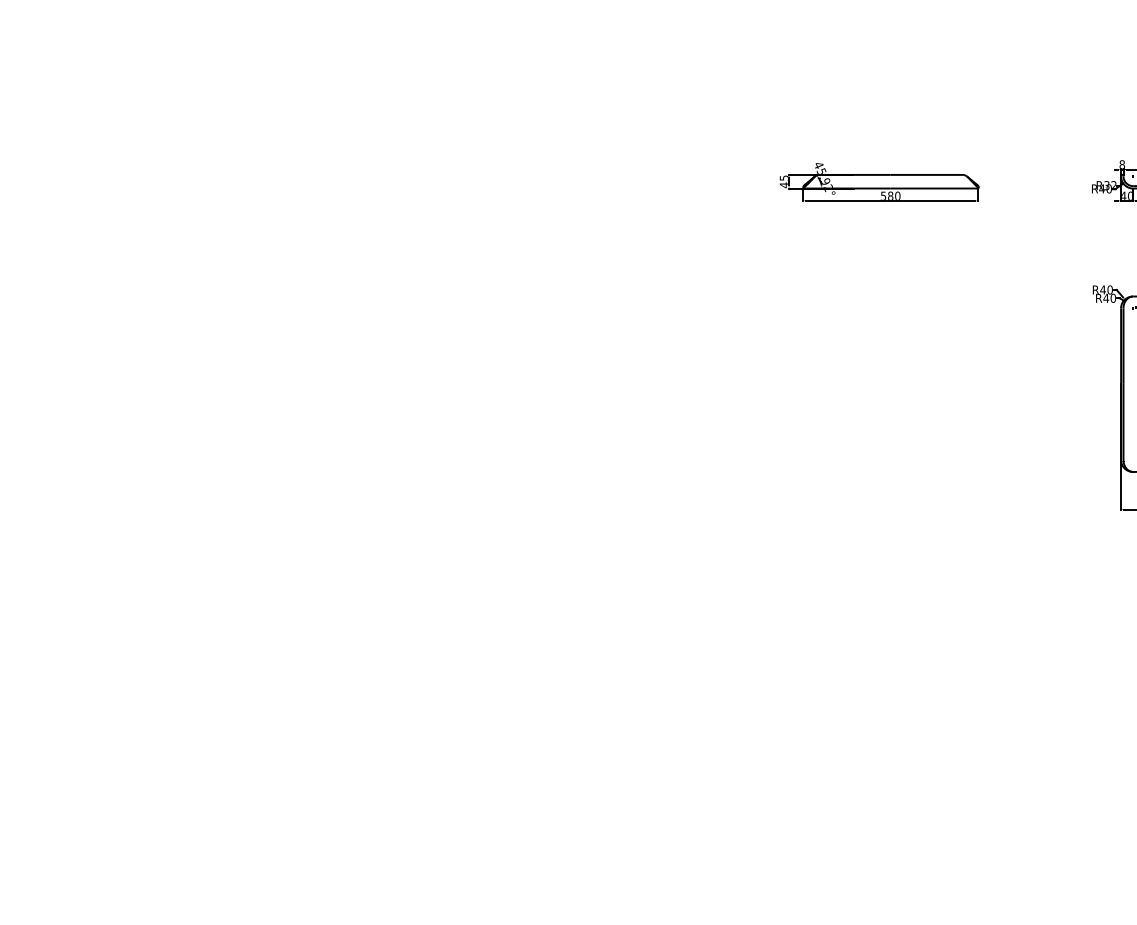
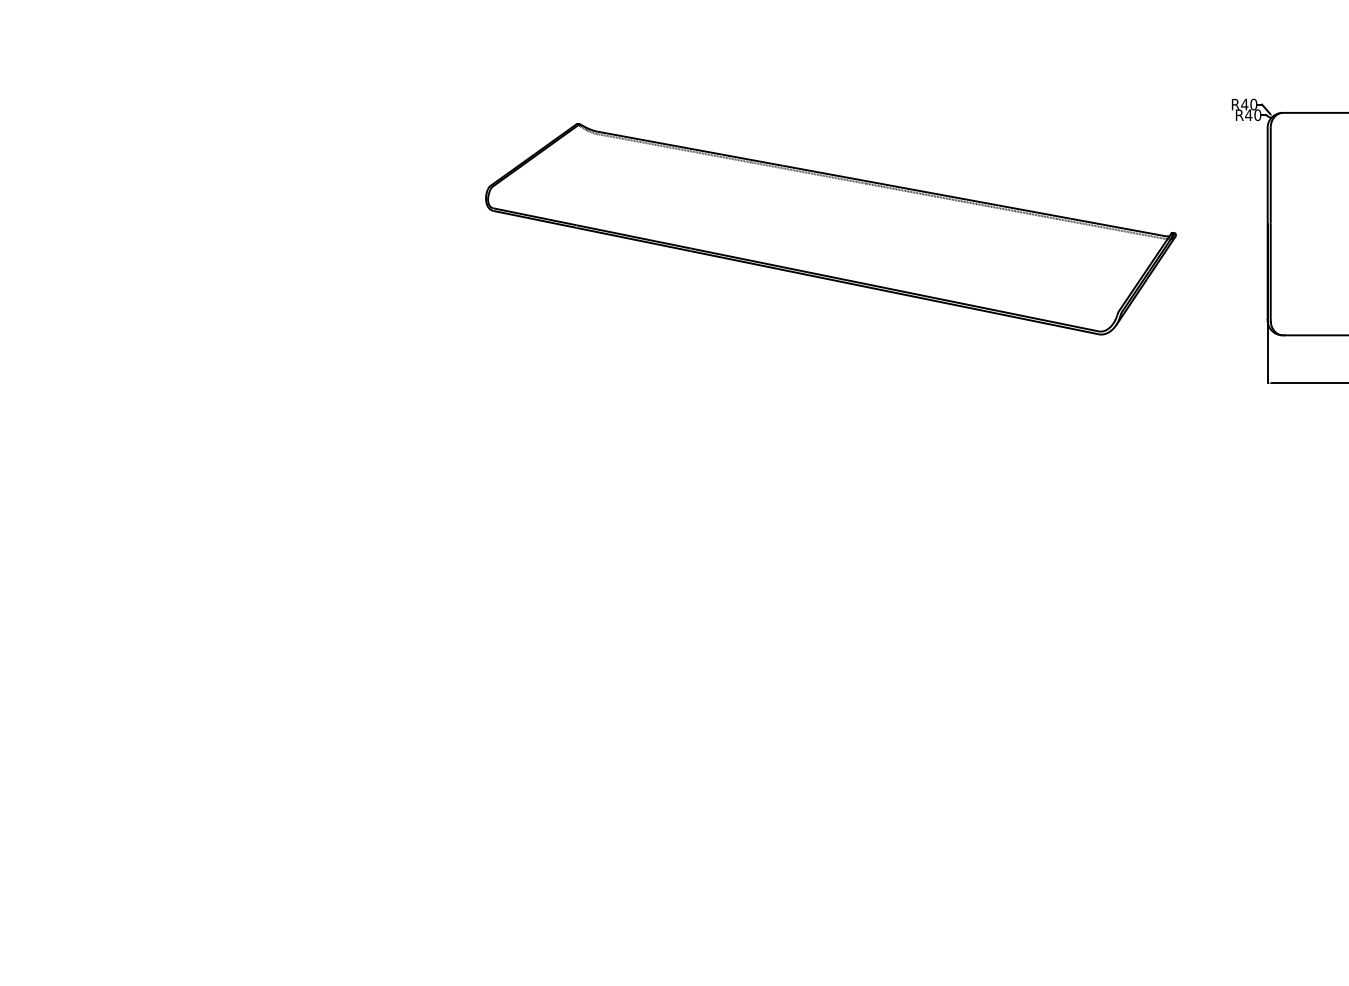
part: (776, 388) -> (830, 229), added

